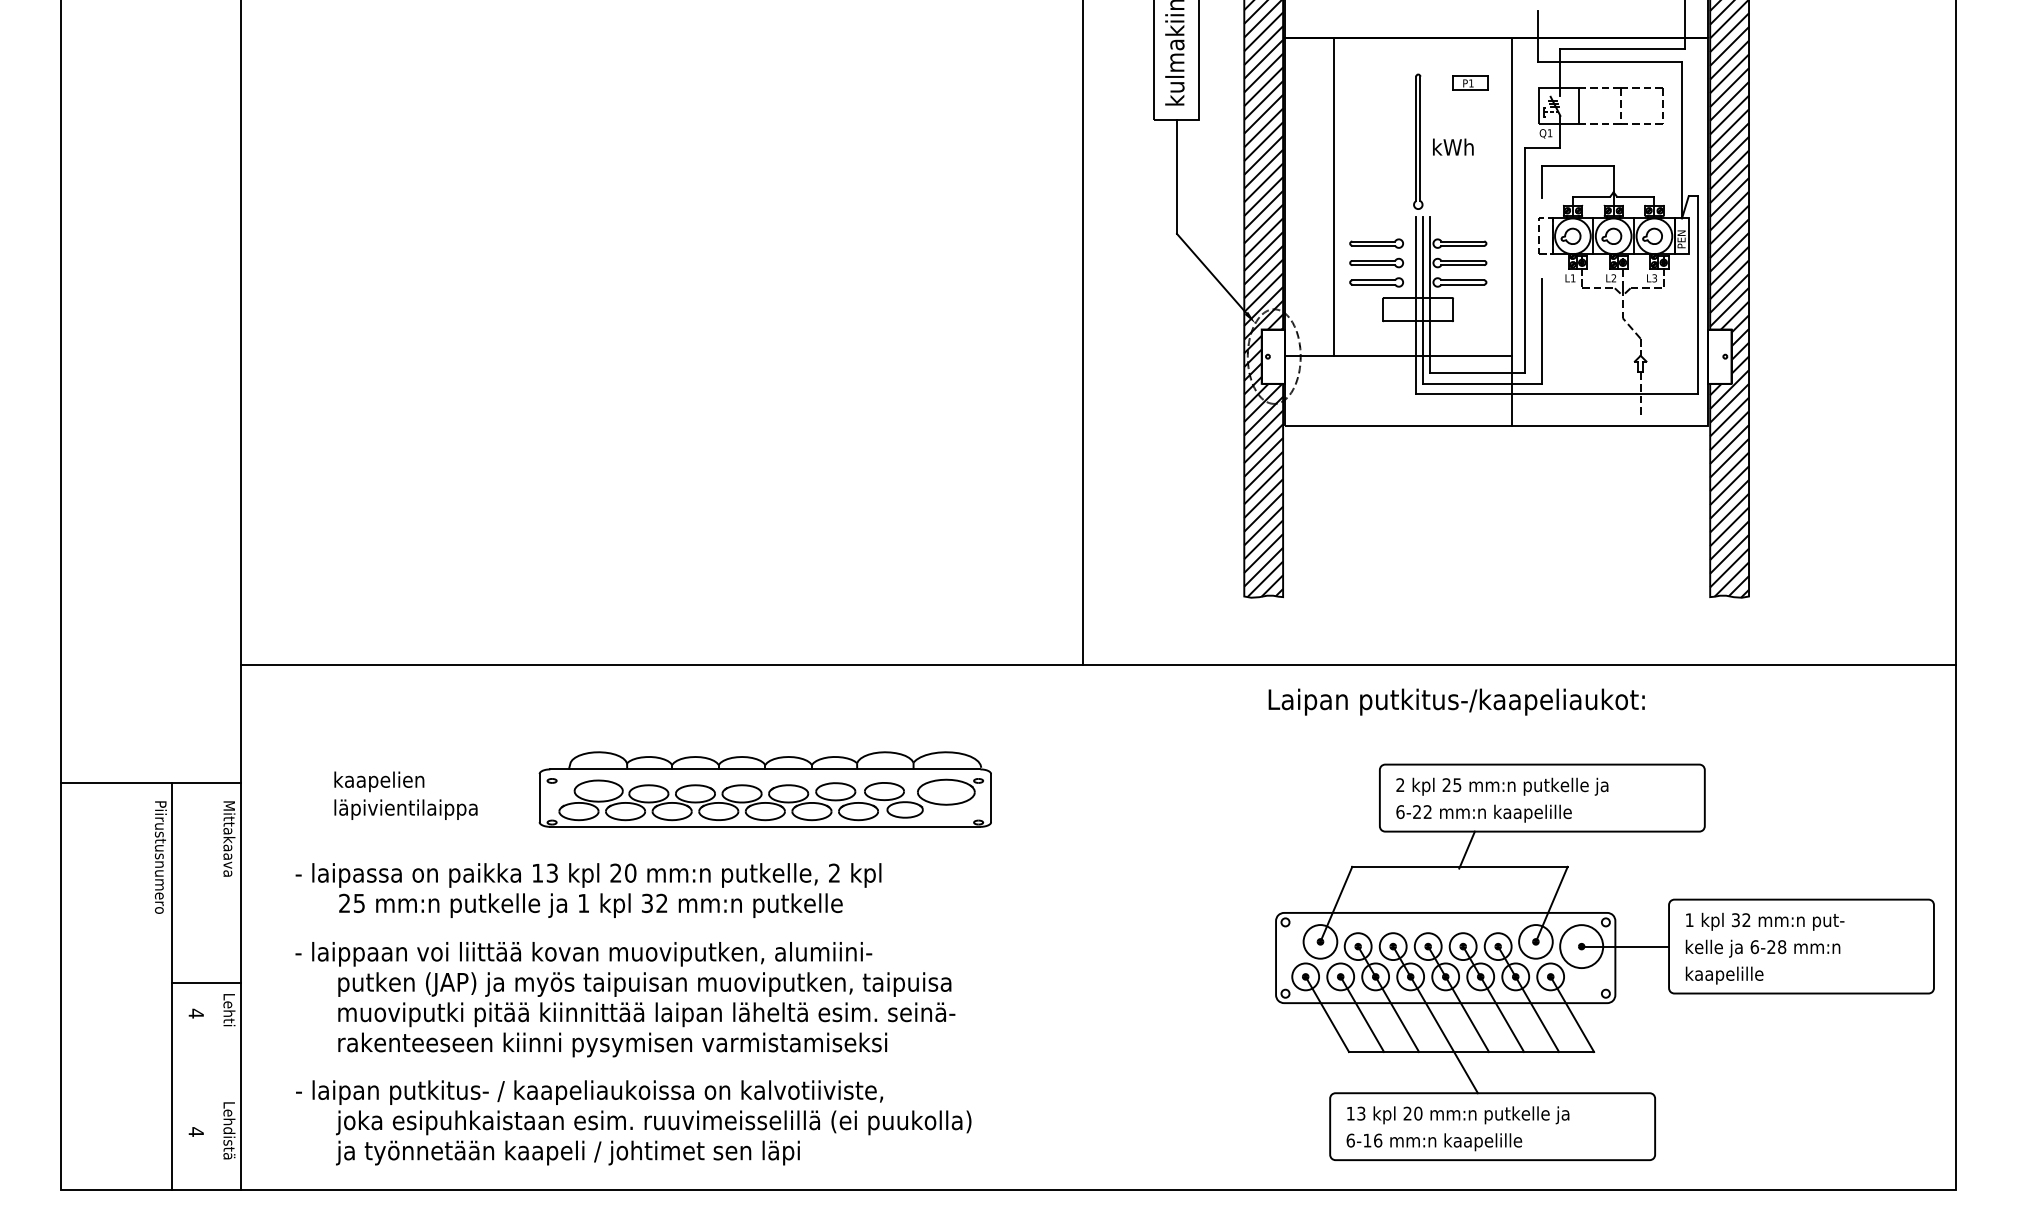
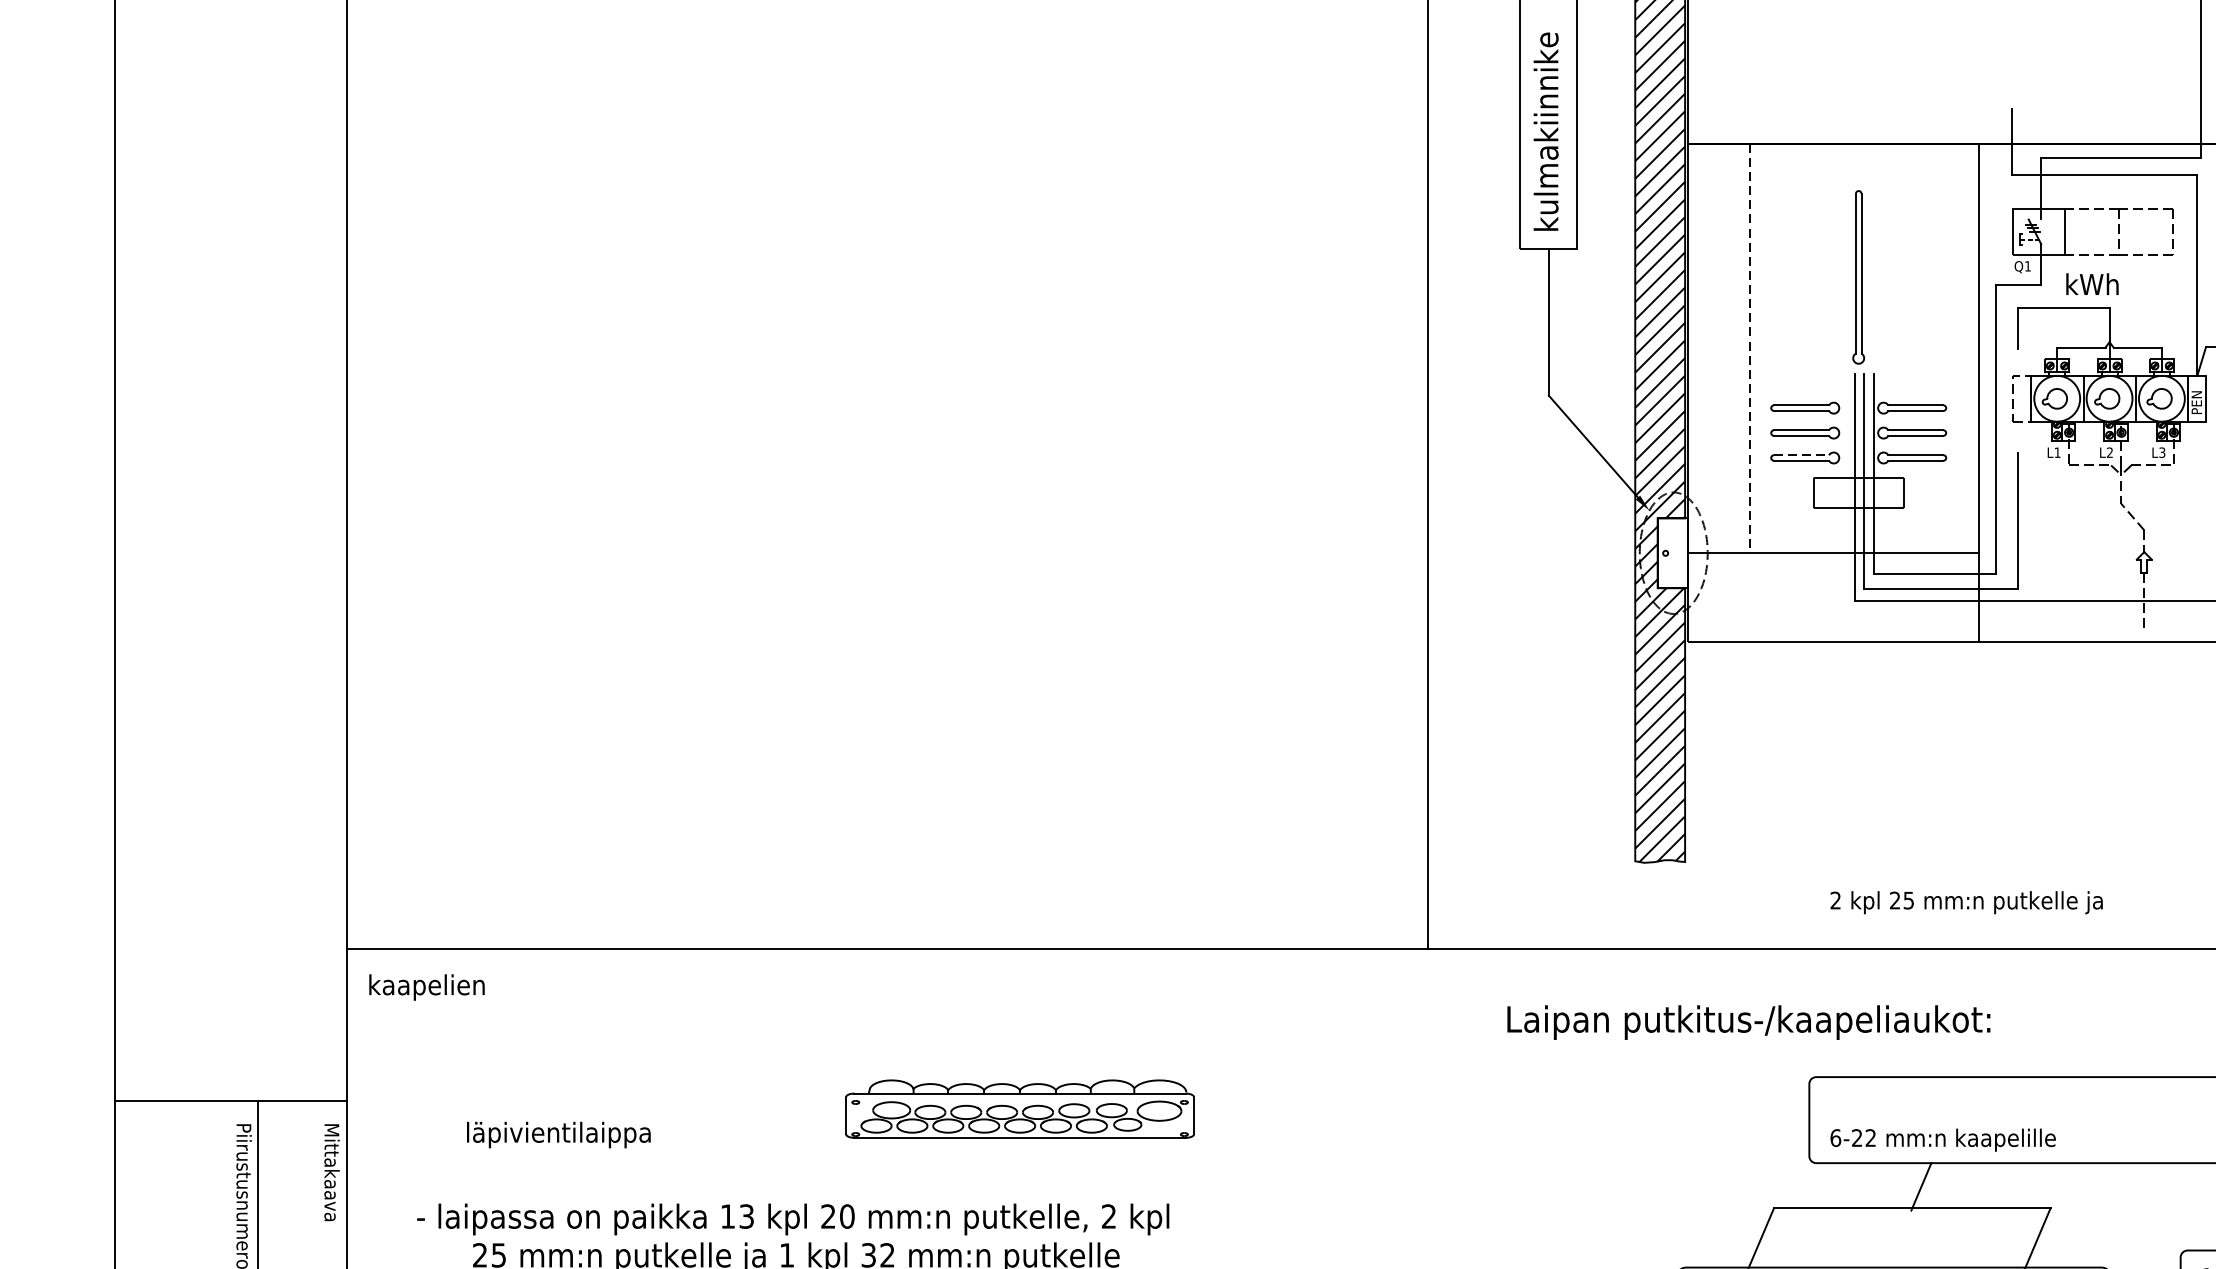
part: (1470, 82) -> (1925, 201), removed
text: (1453, 146) -> (2092, 283), moved
line: (1333, 197) -> (1749, 348), solid -> dashed
line: (1374, 280) -> (1802, 455), solid -> dashed
text: (1456, 701) -> (1748, 1021), moved
text: (379, 781) -> (427, 987), moved
text: (1502, 786) -> (1966, 902), moved
part: (764, 789) -> (1019, 1109), size x0.6

